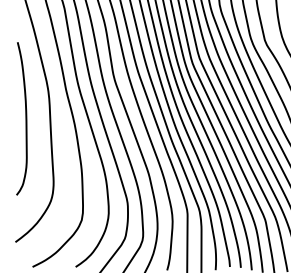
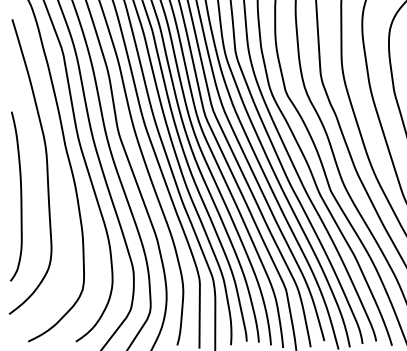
curve: (25, 118) -> (20, 196), moved

